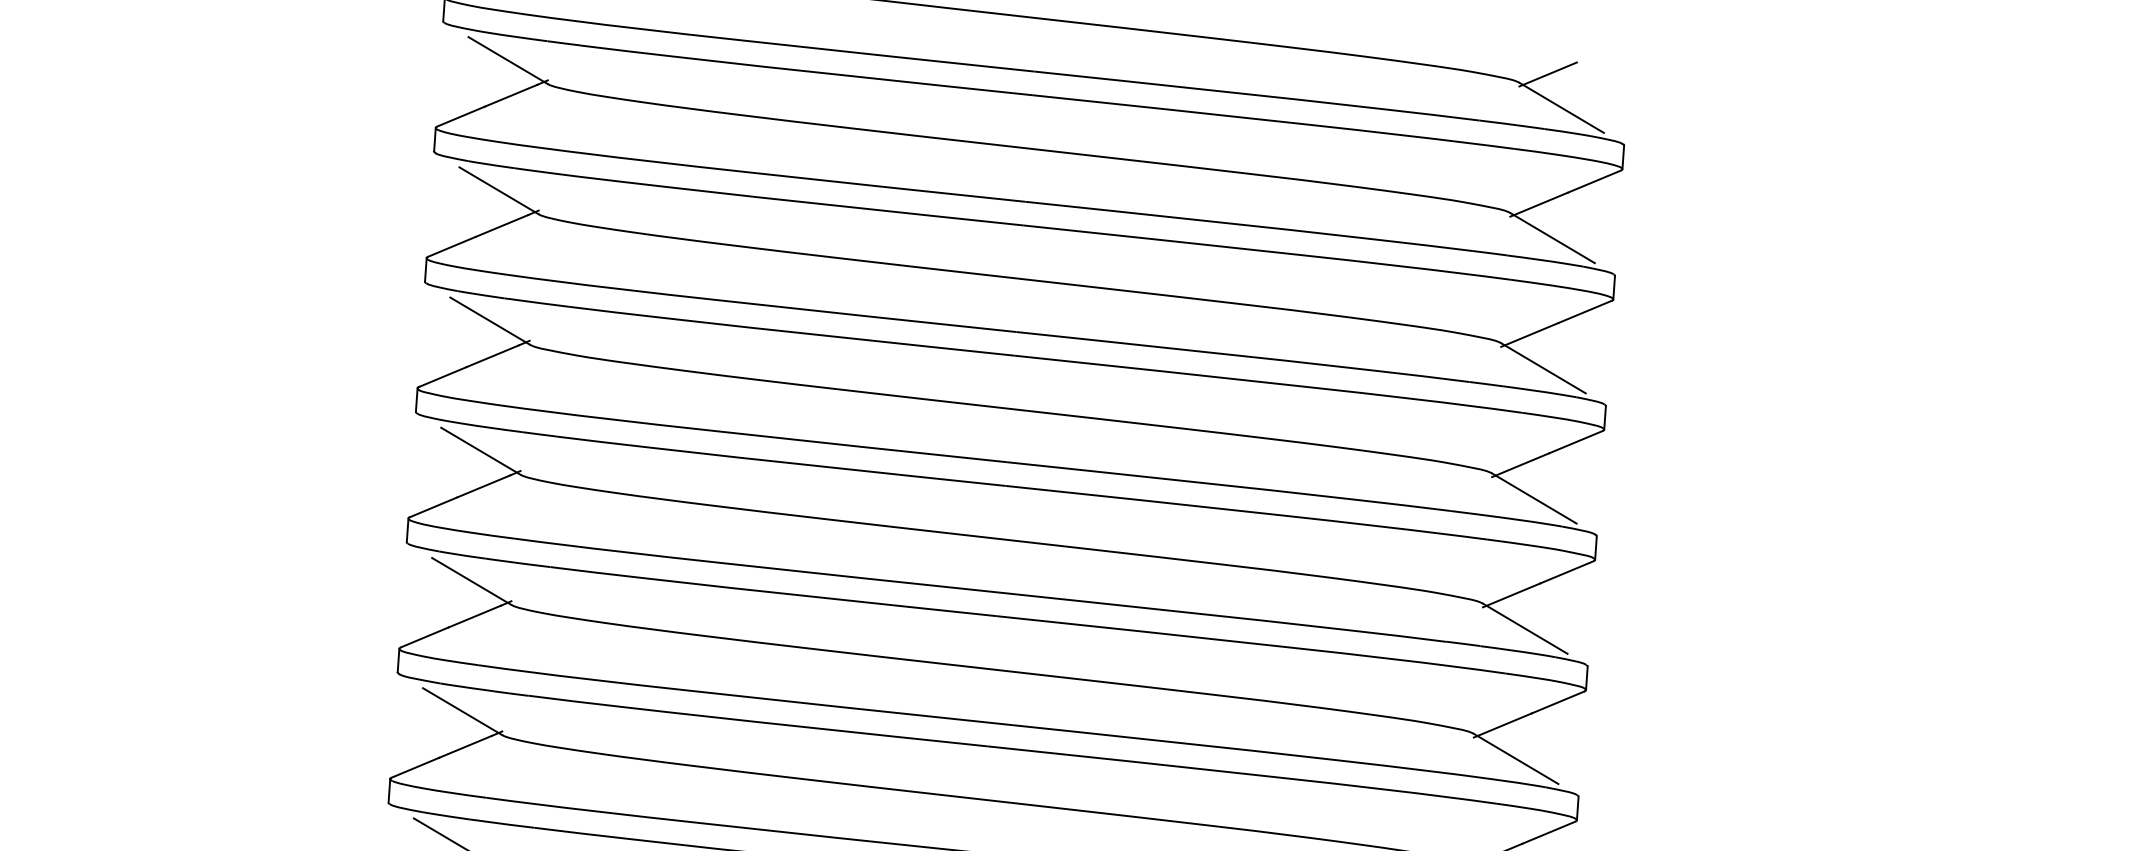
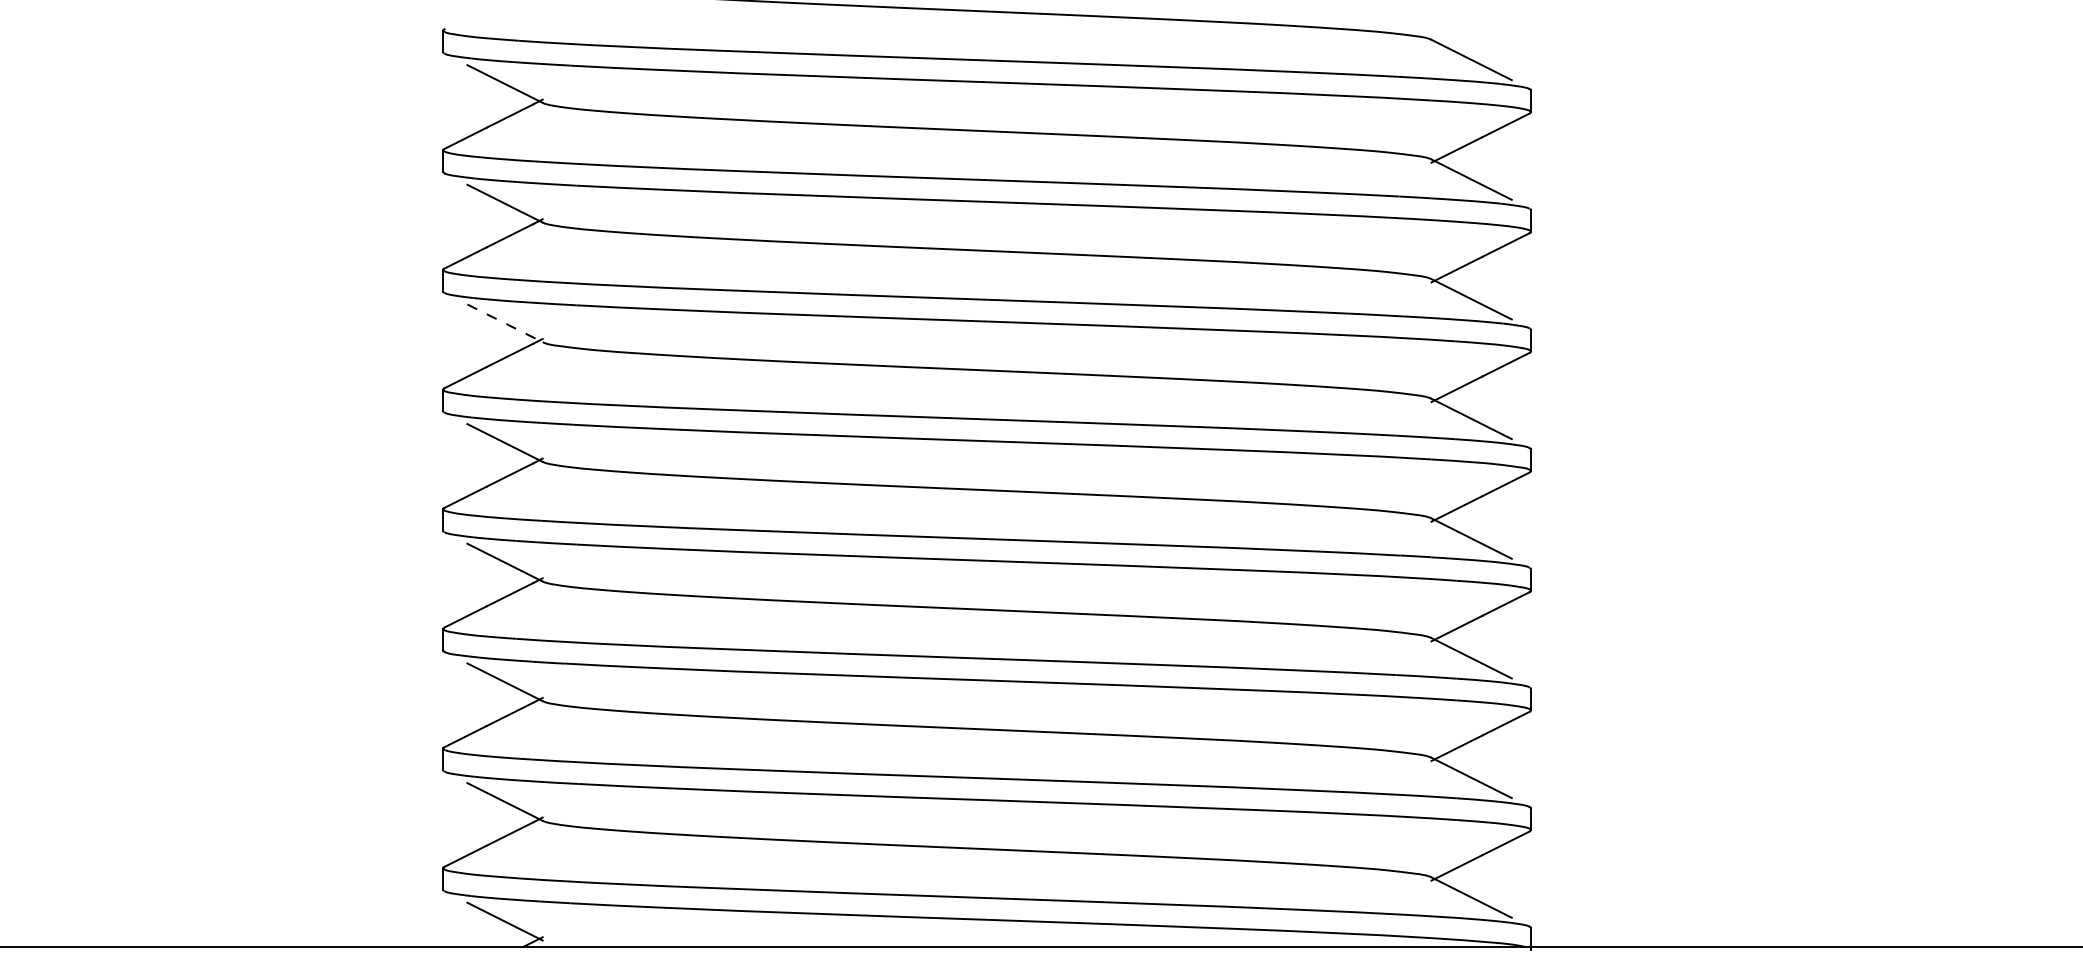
line: (1547, 74) -> (1456, 30), removed
line: (490, 321) -> (505, 323), solid -> dashed

